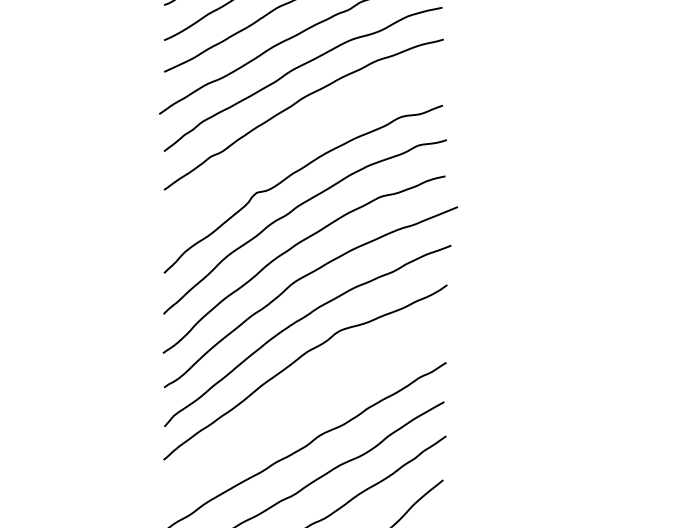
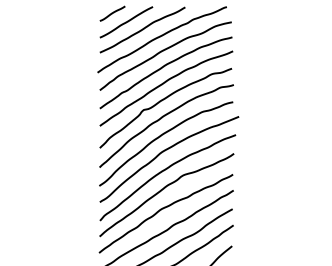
curve: (298, 139) -> (163, 84), added
curve: (298, 402) -> (163, 209), added

